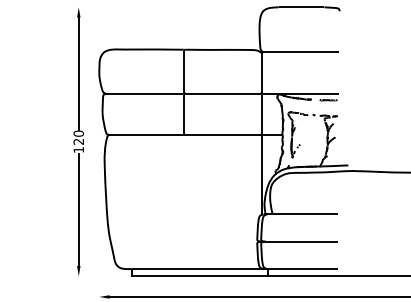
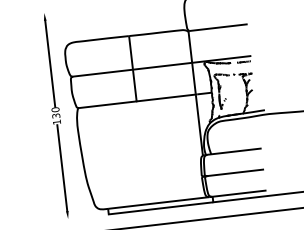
text: (79, 141) -> (56, 115), 120 -> 130

